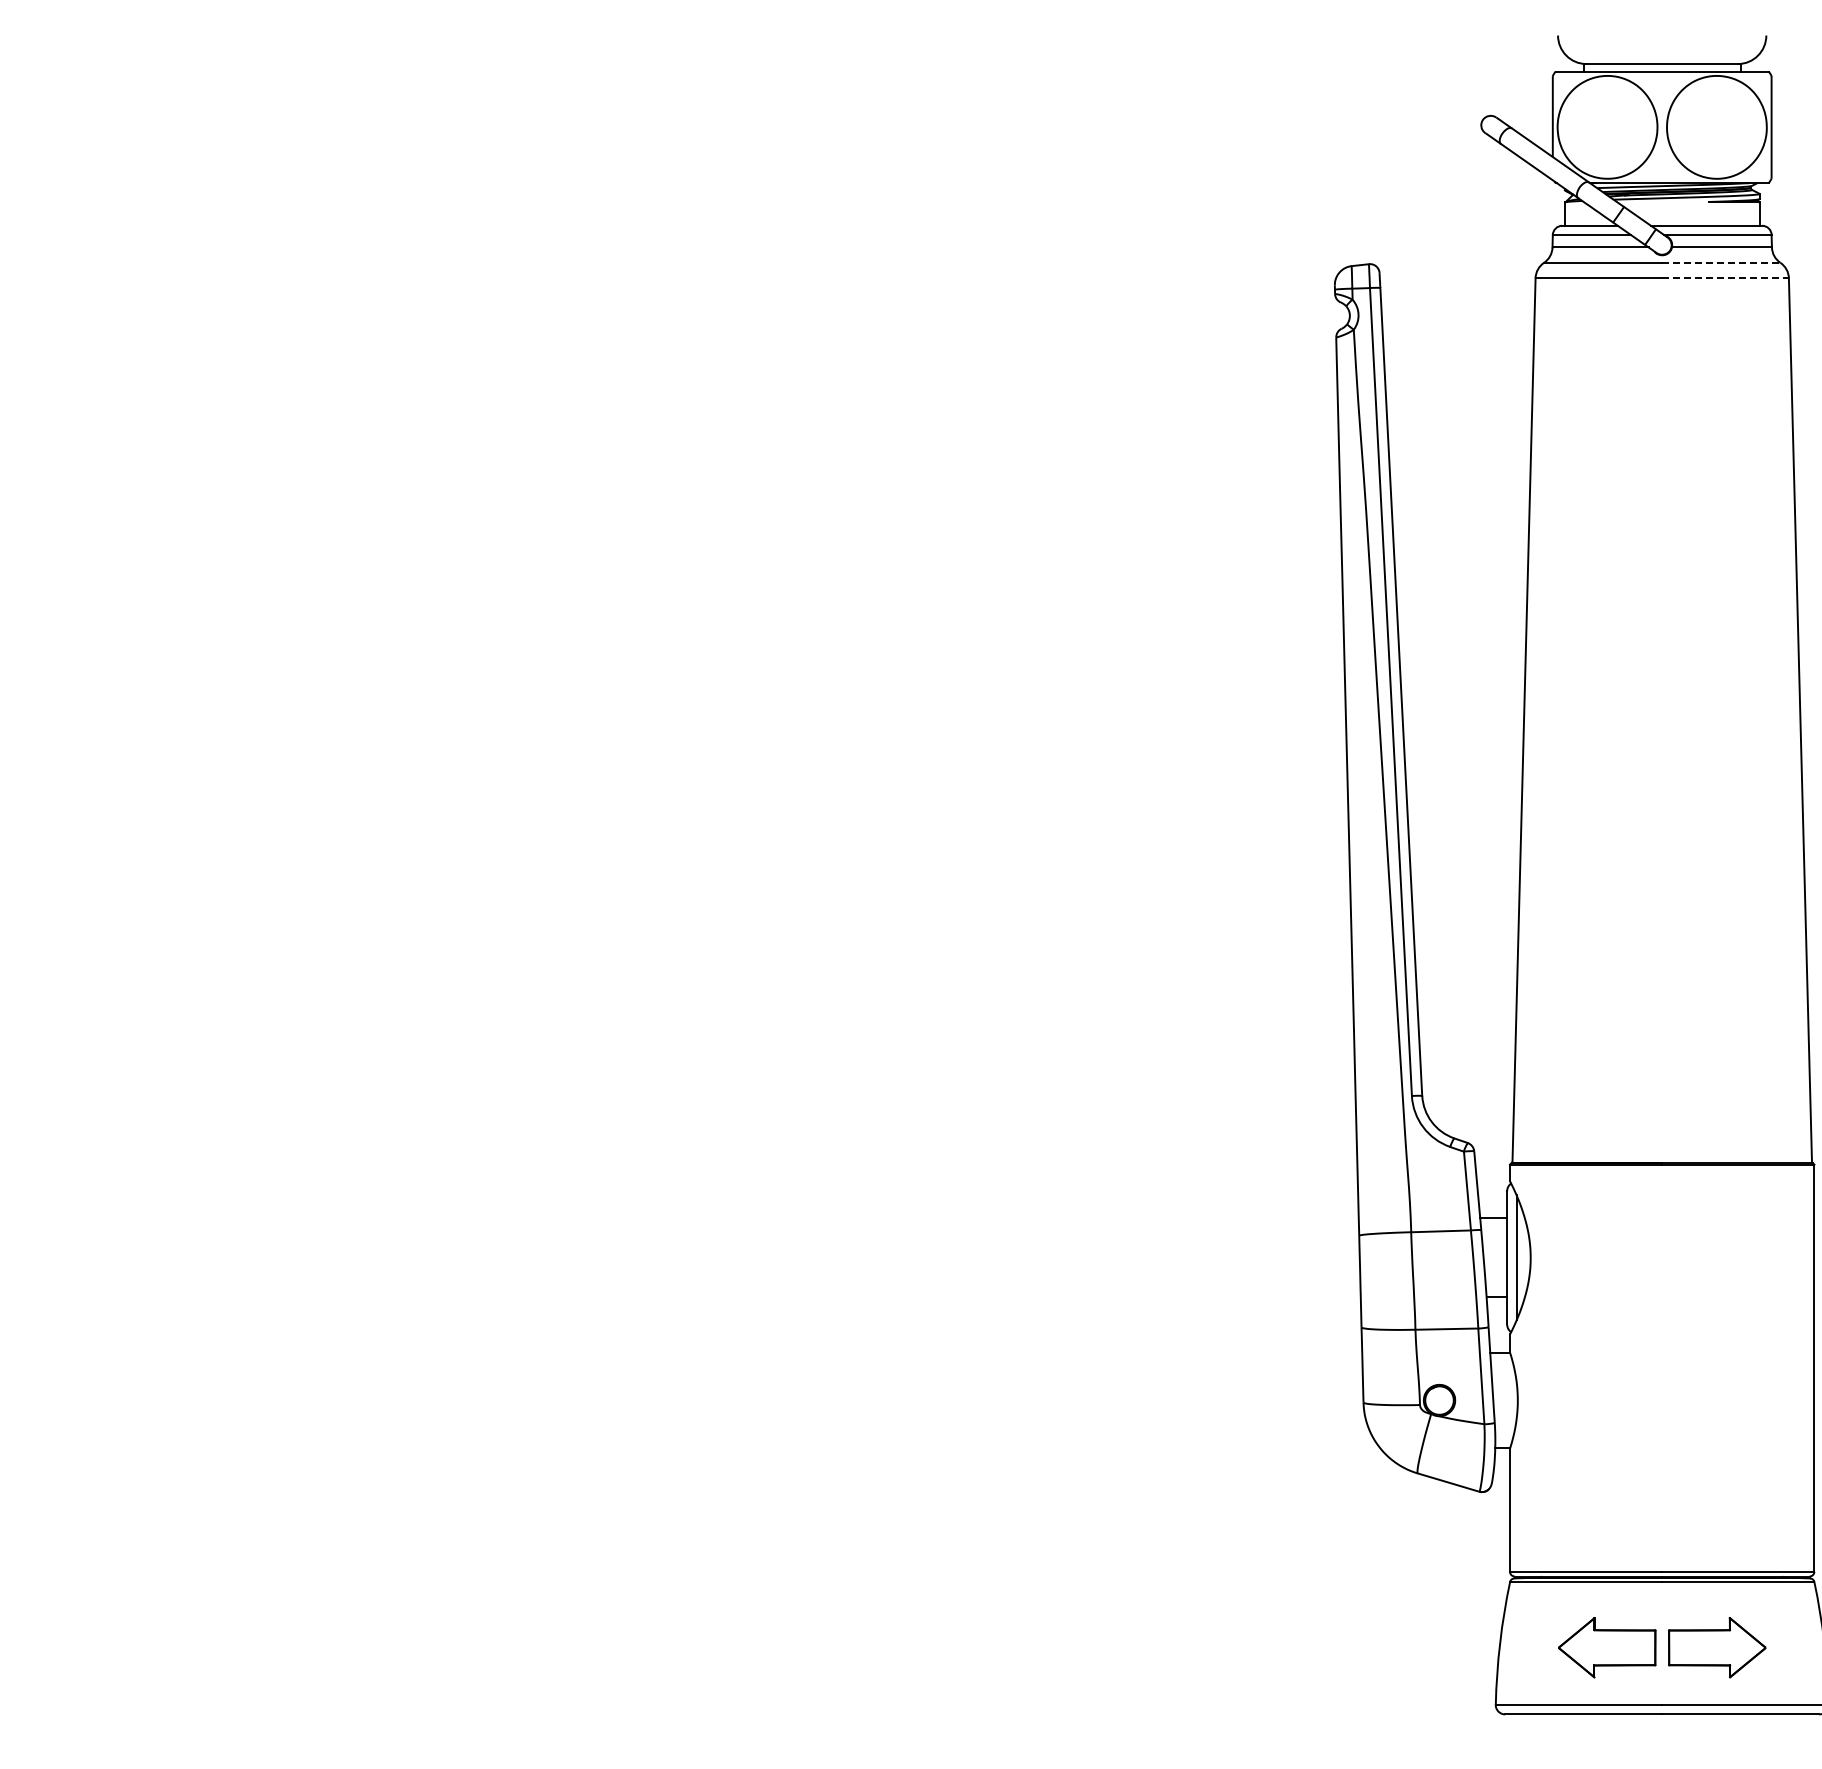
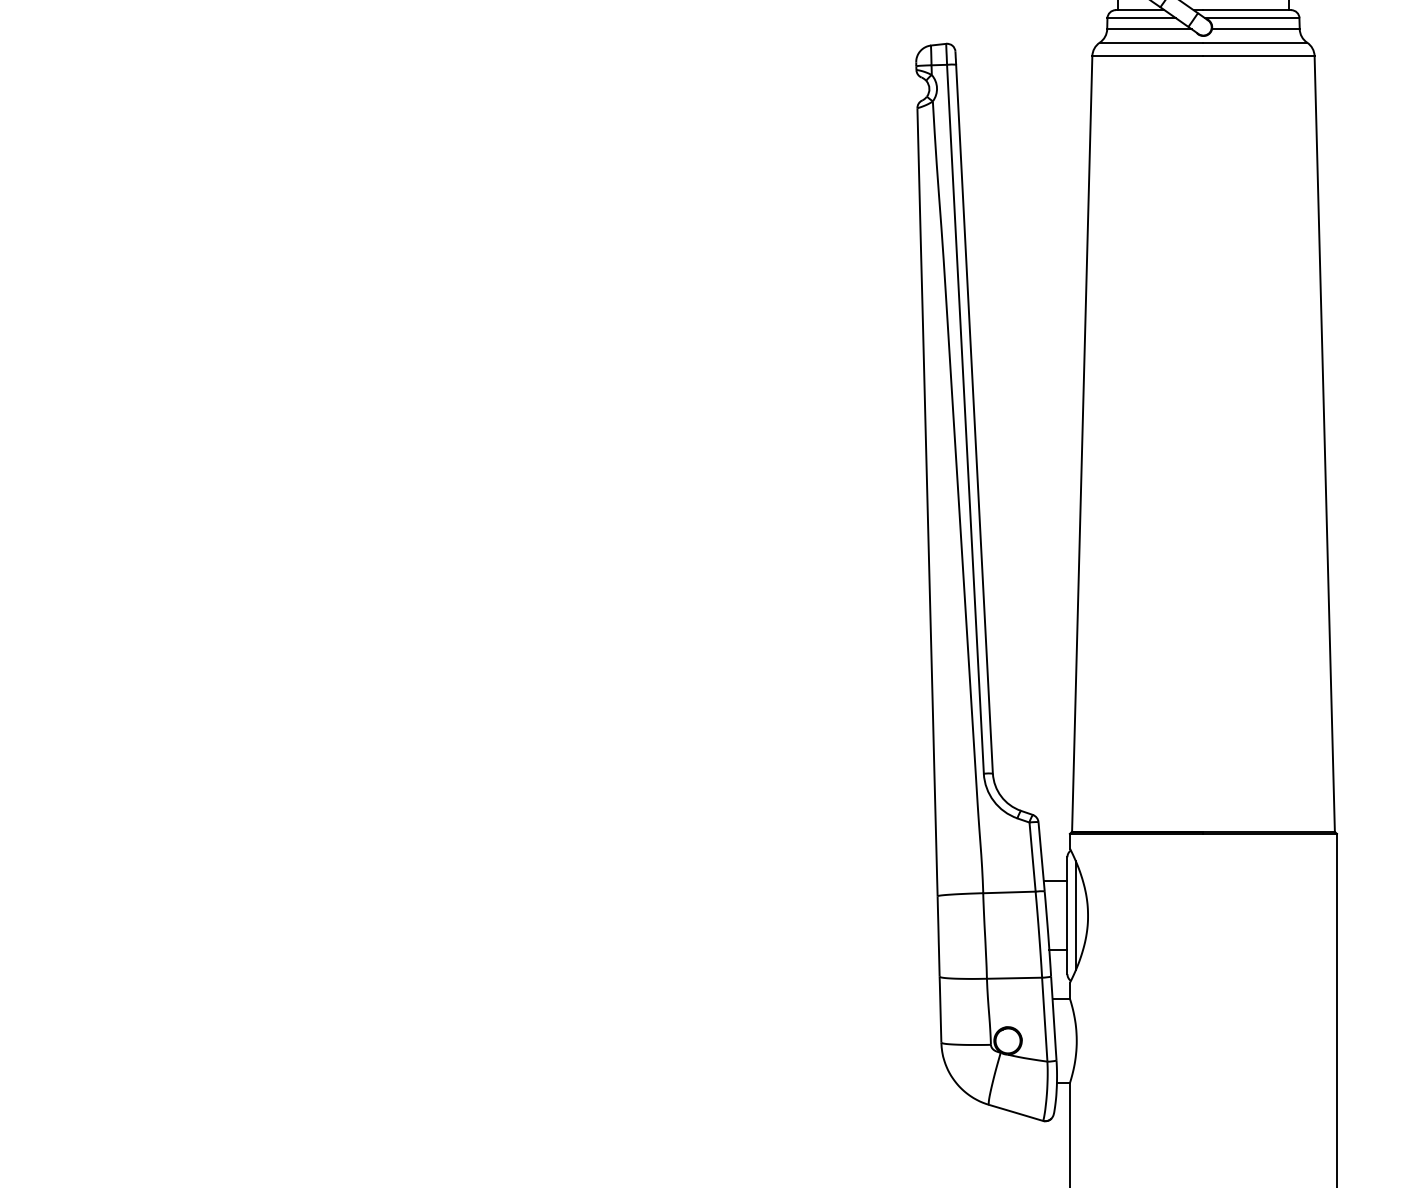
line: (1721, 262) -> (1255, 42), dashed -> solid
line: (1726, 278) -> (1259, 56), dashed -> solid

